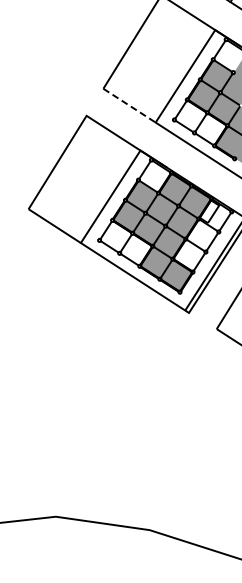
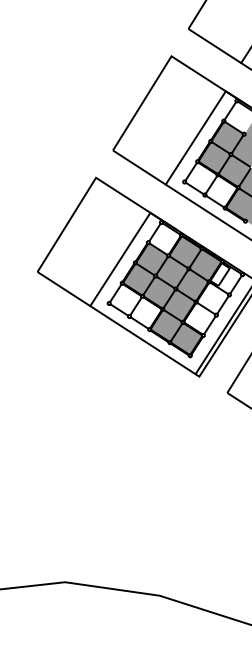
line: (129, 105) -> (139, 167), dashed -> solid

